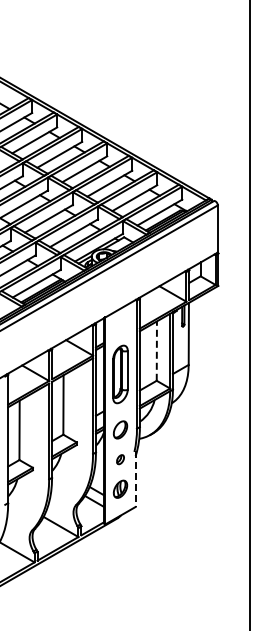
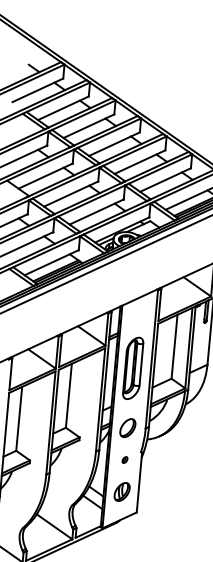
line: (156, 351) -> (174, 347), dashed -> solid
part: (120, 459) -> (125, 459), size x0.62
line: (135, 479) -> (139, 482), dashed -> solid

